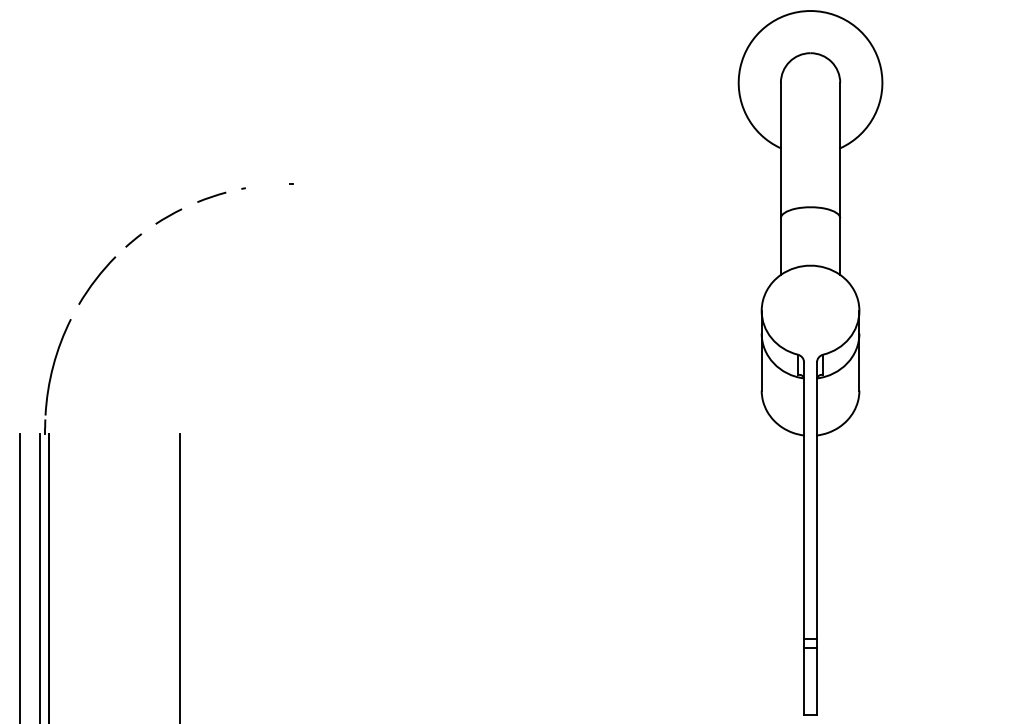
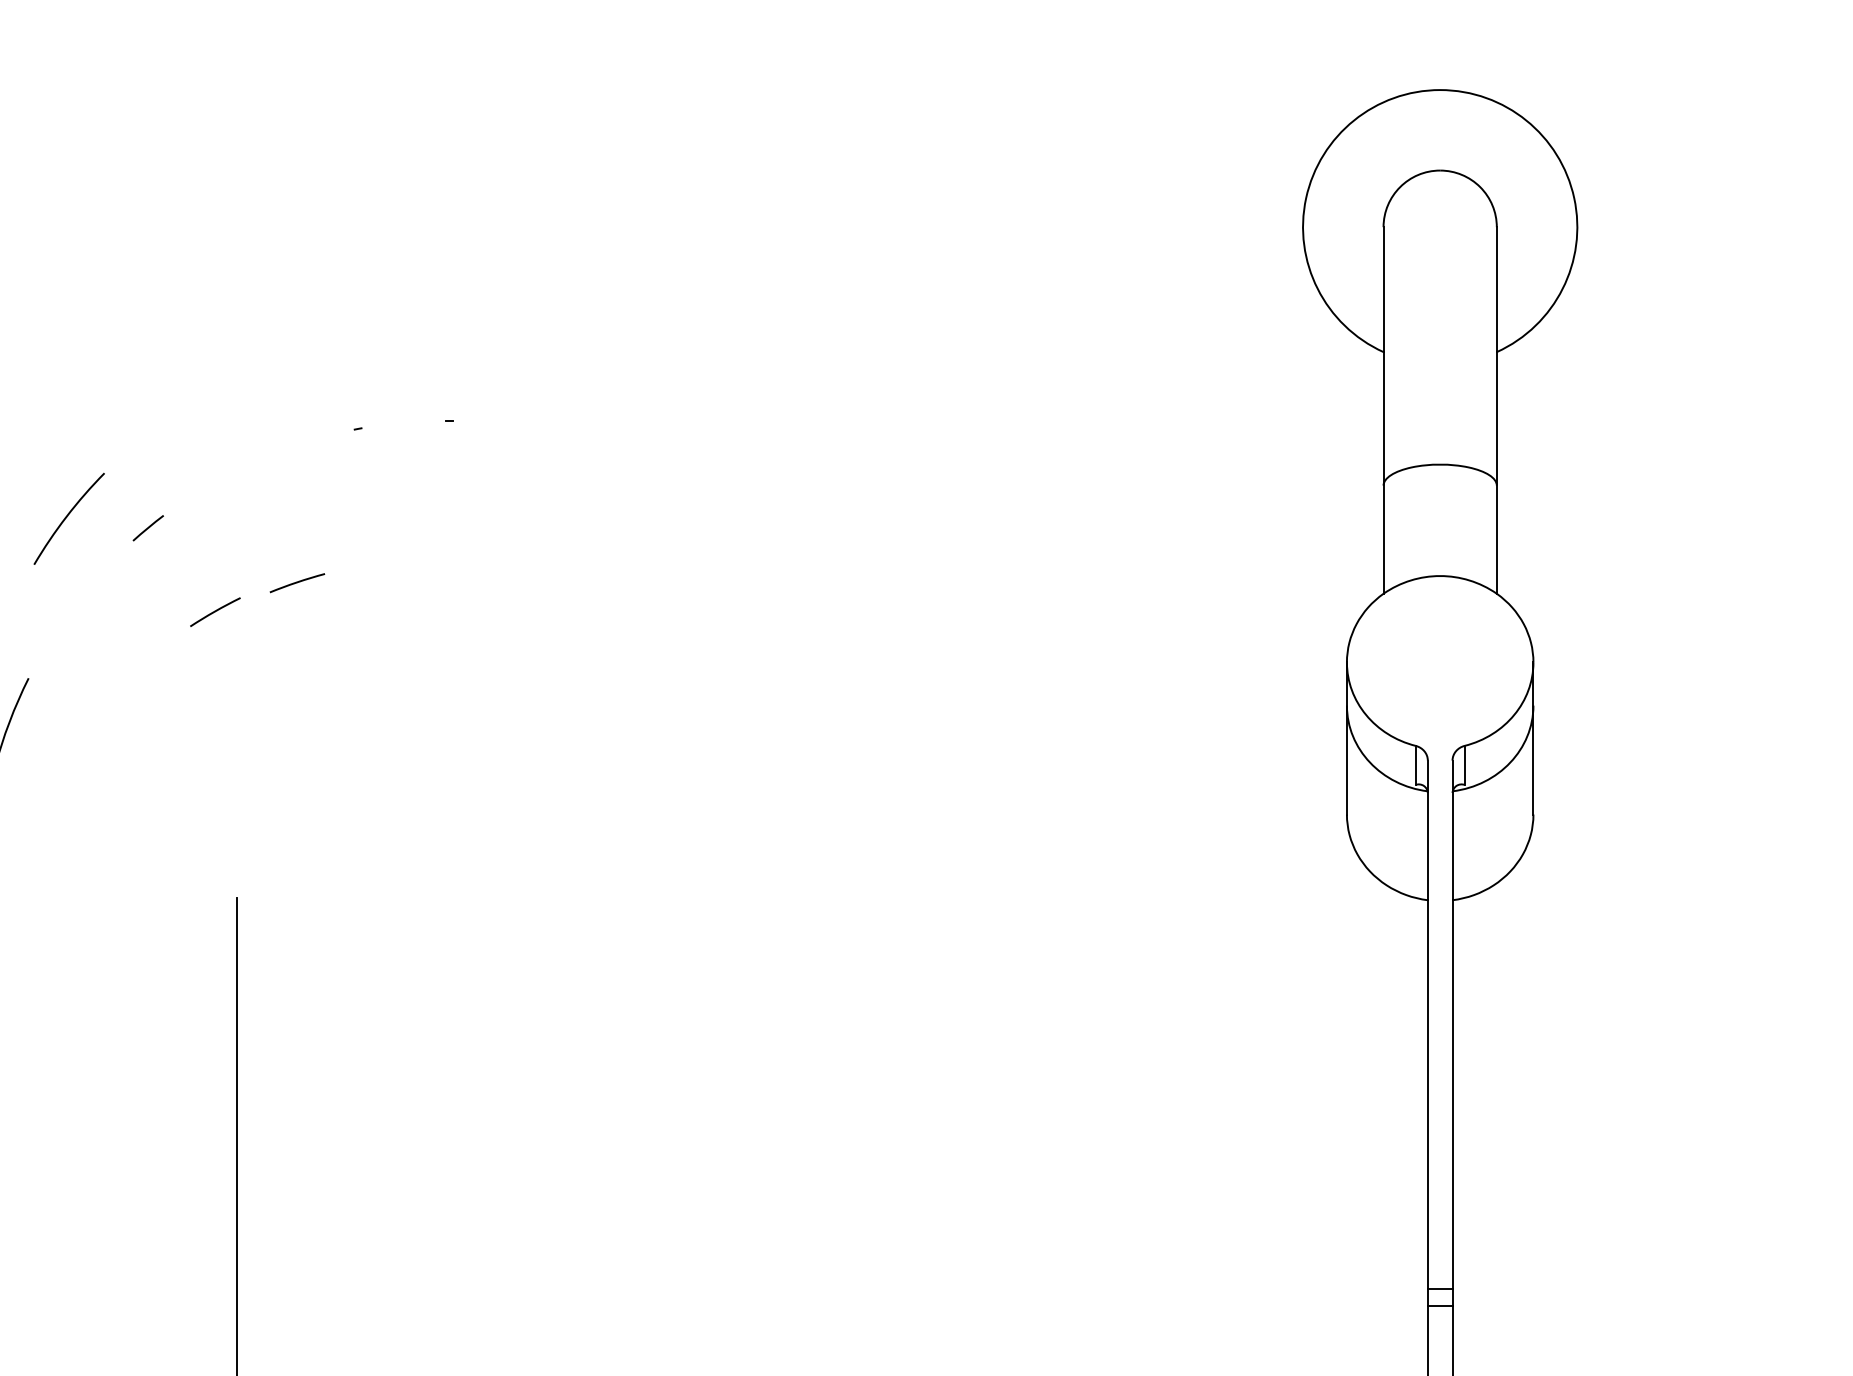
line: (211, 196) -> (296, 581), moved
line: (168, 216) -> (214, 612), moved
arc: (97, 279) -> (69, 516), moved

